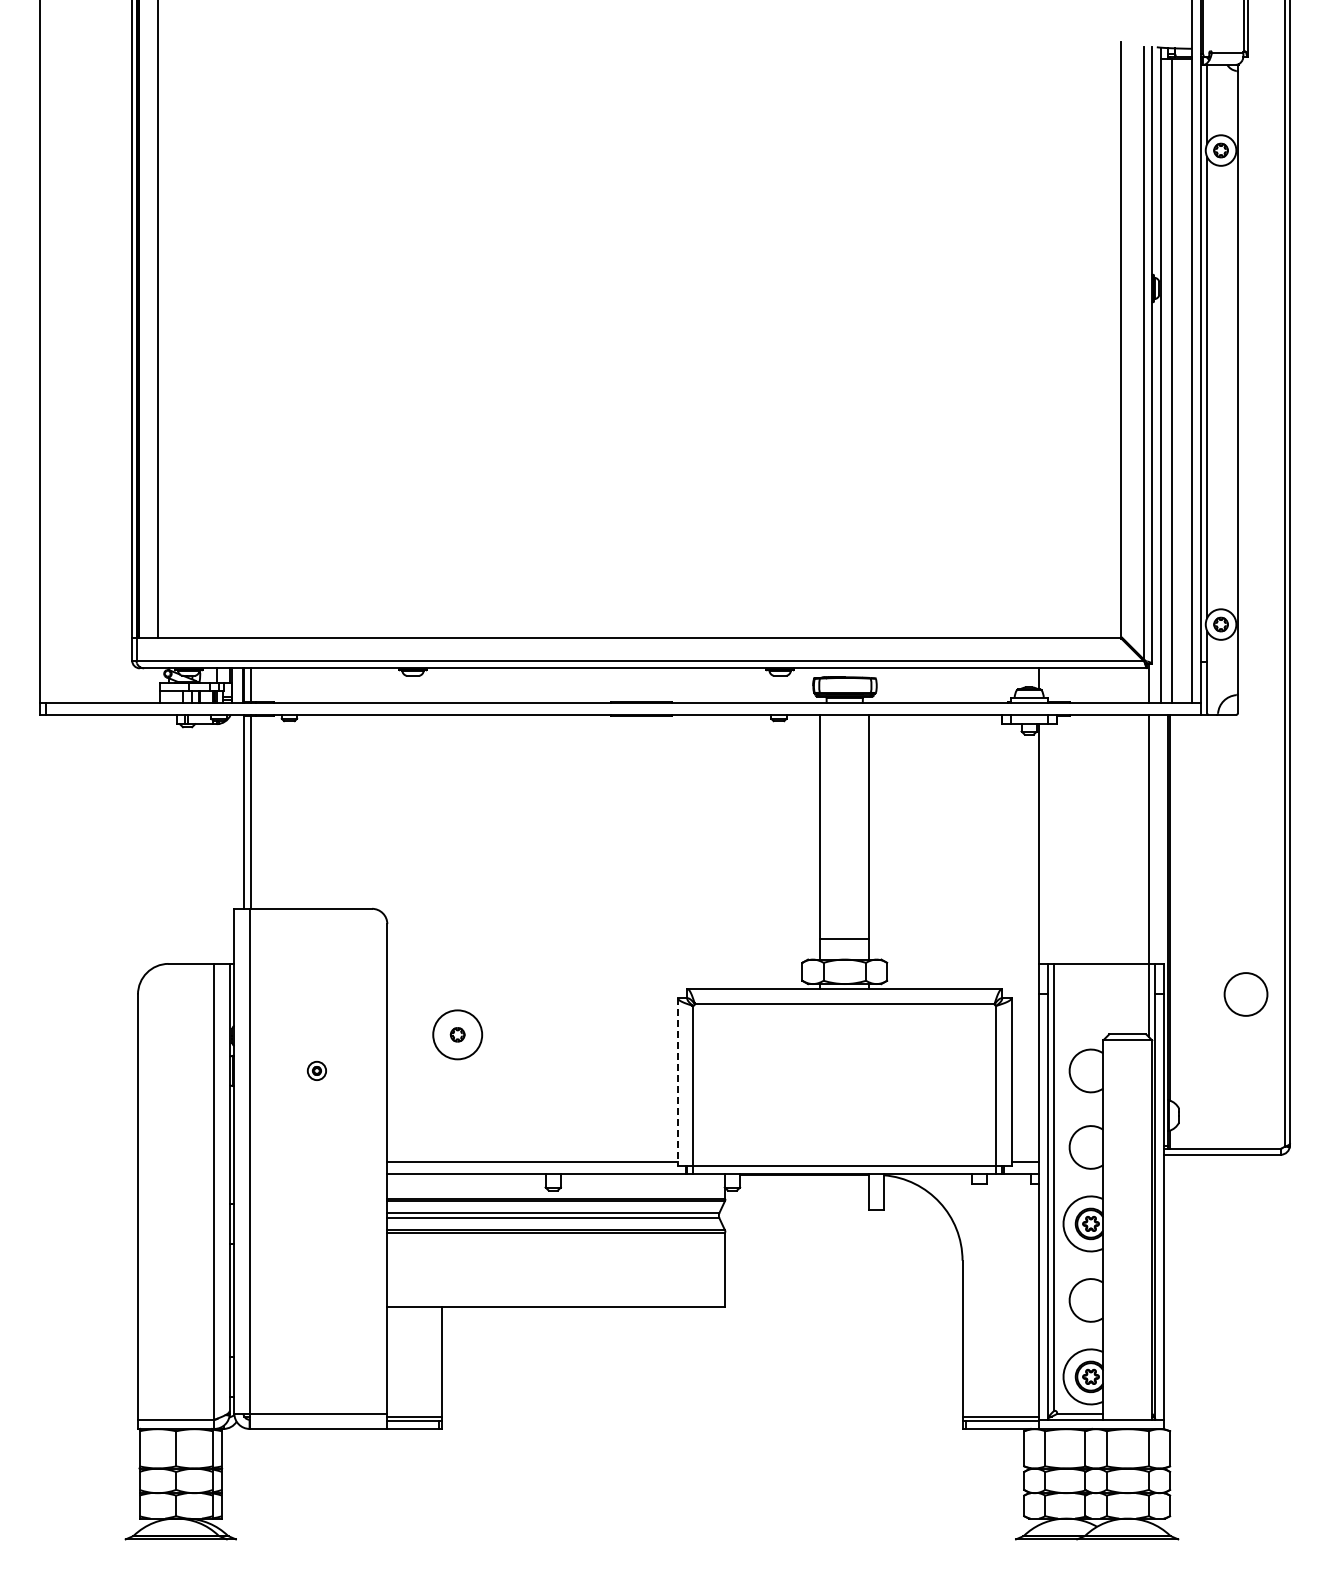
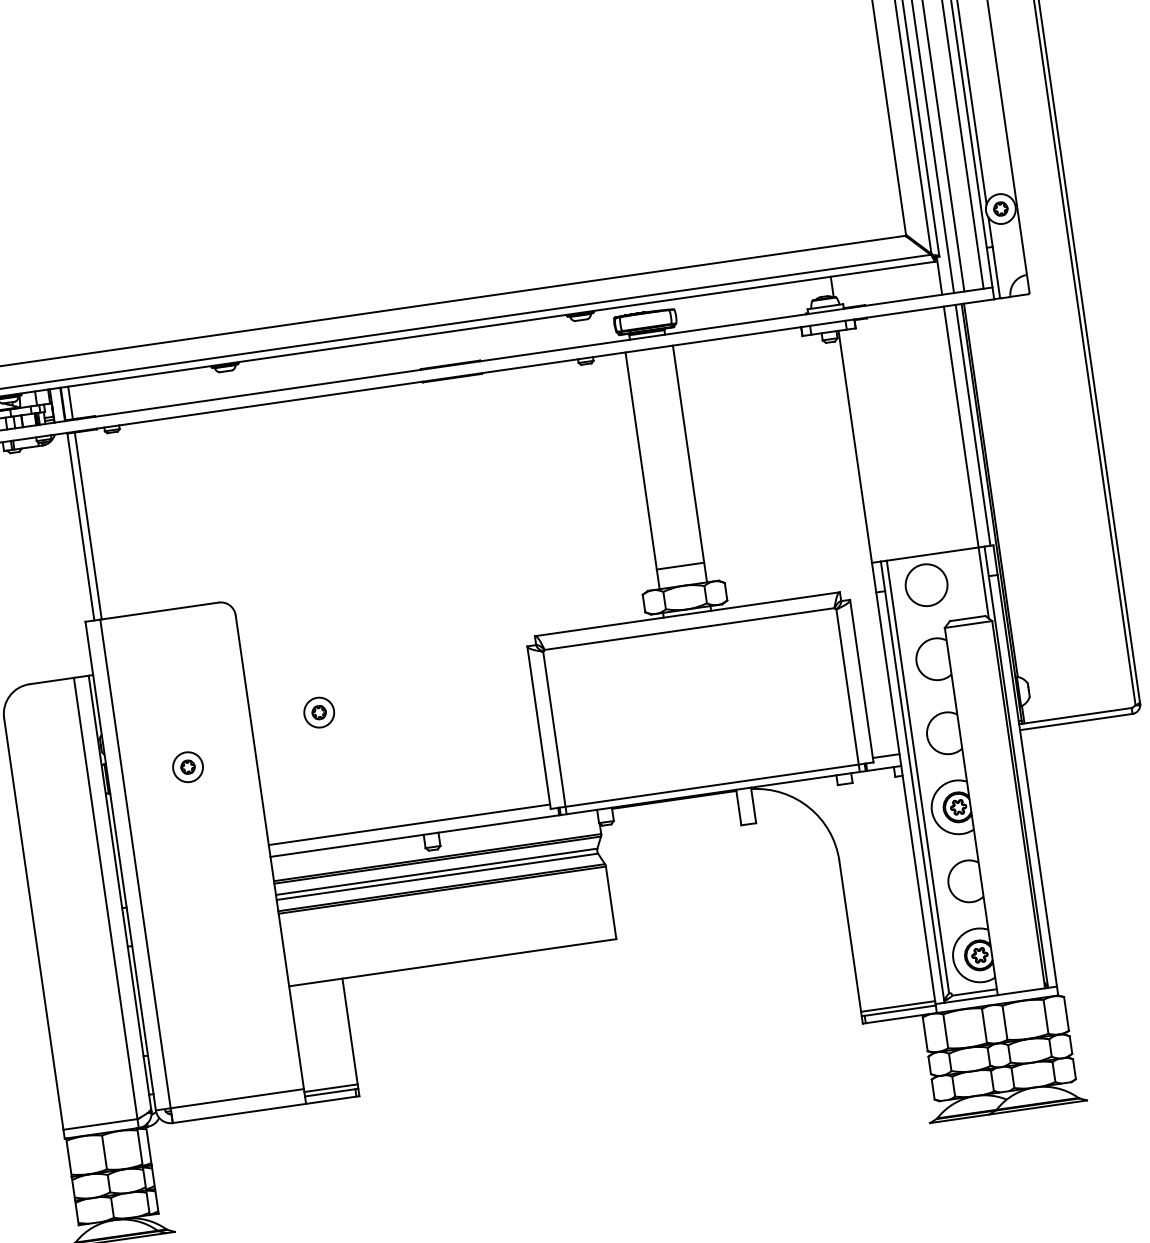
line: (1161, 839) -> (973, 425), added
circle: (1245, 994) -> (926, 585), moved
circle: (457, 1034) -> (318, 712), size x0.62
part: (316, 1070) -> (187, 766), size x1.67
line: (678, 1082) -> (539, 727), dashed -> solid

